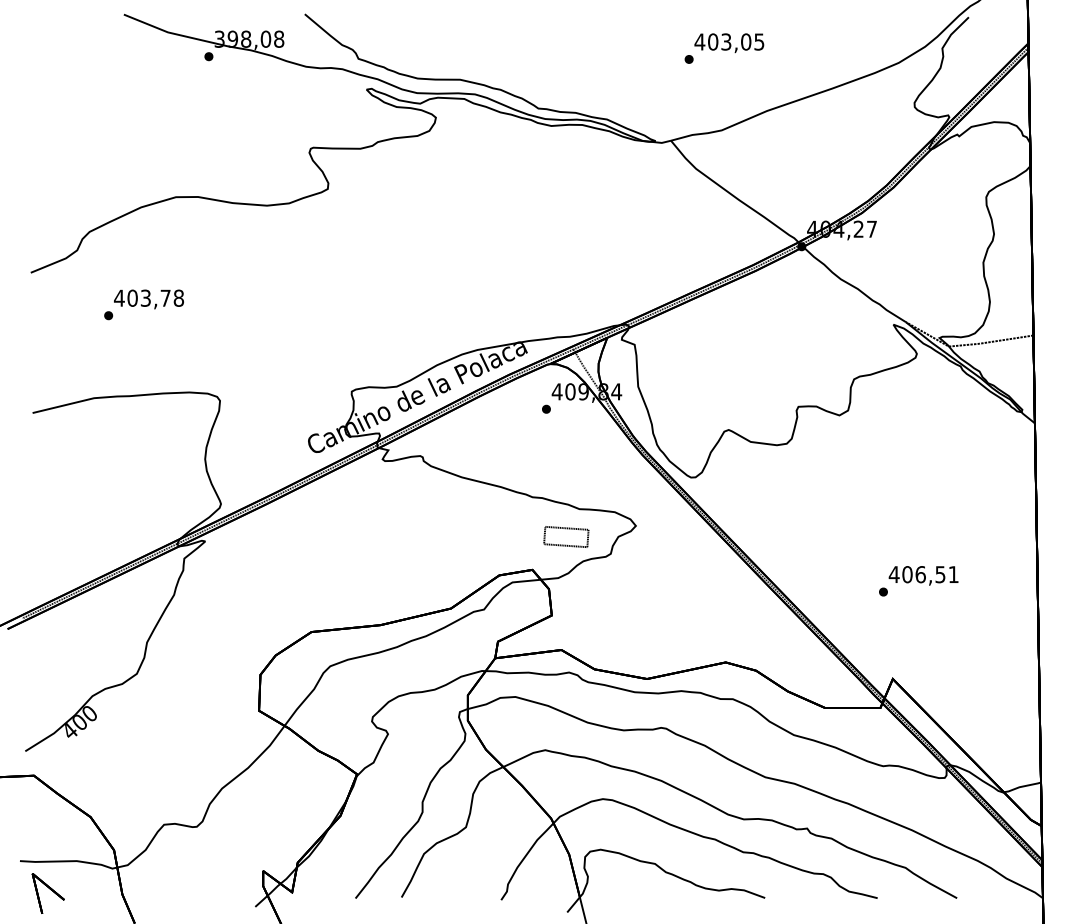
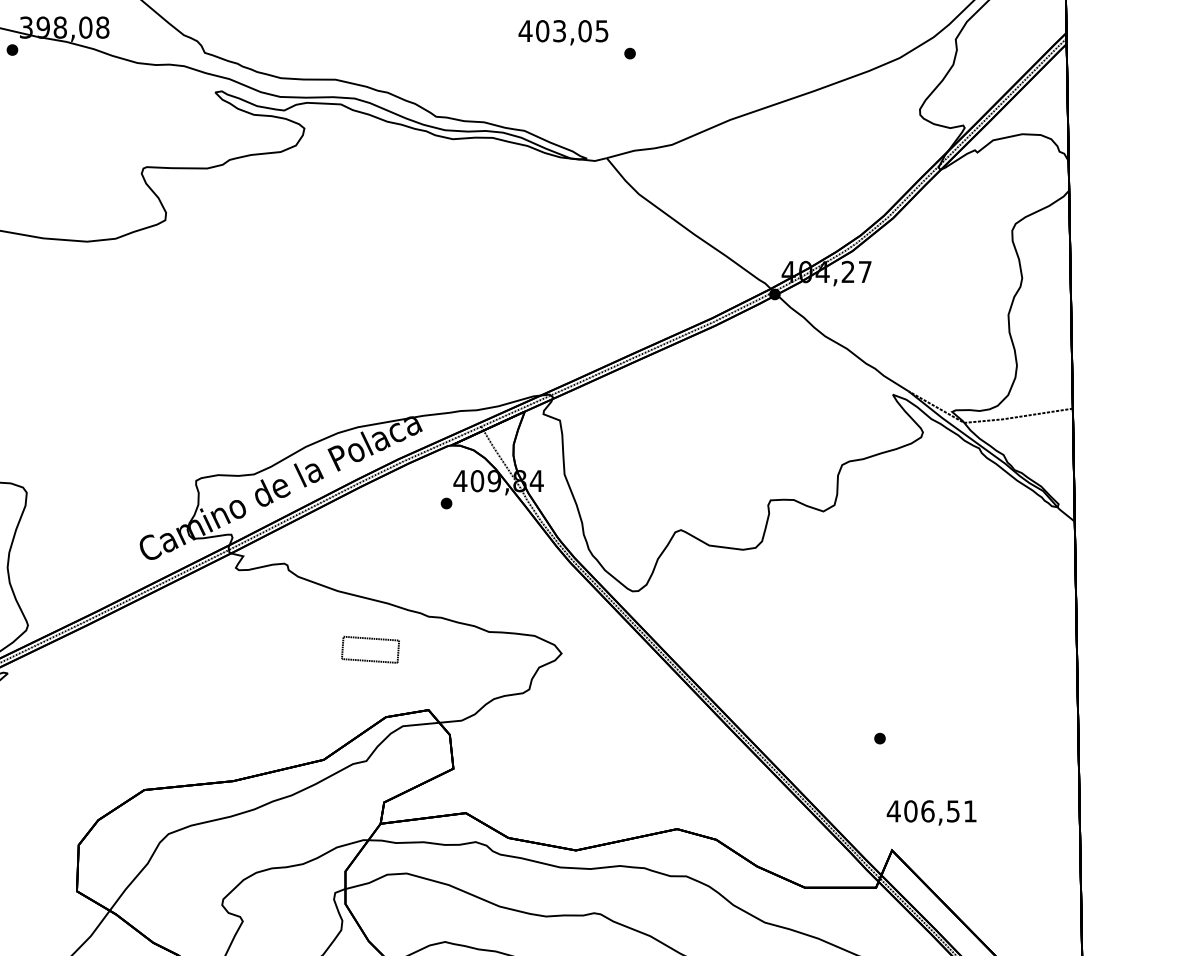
text: (729, 43) -> (563, 33), moved
part: (566, 536) -> (370, 649), moved
text: (923, 575) -> (931, 812), moved

